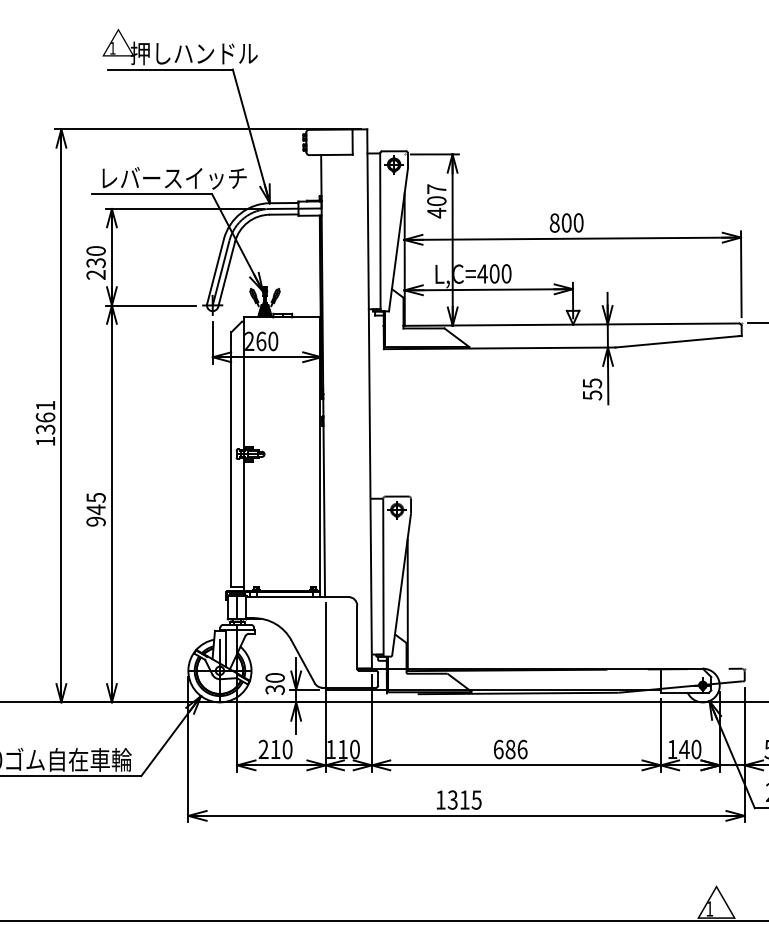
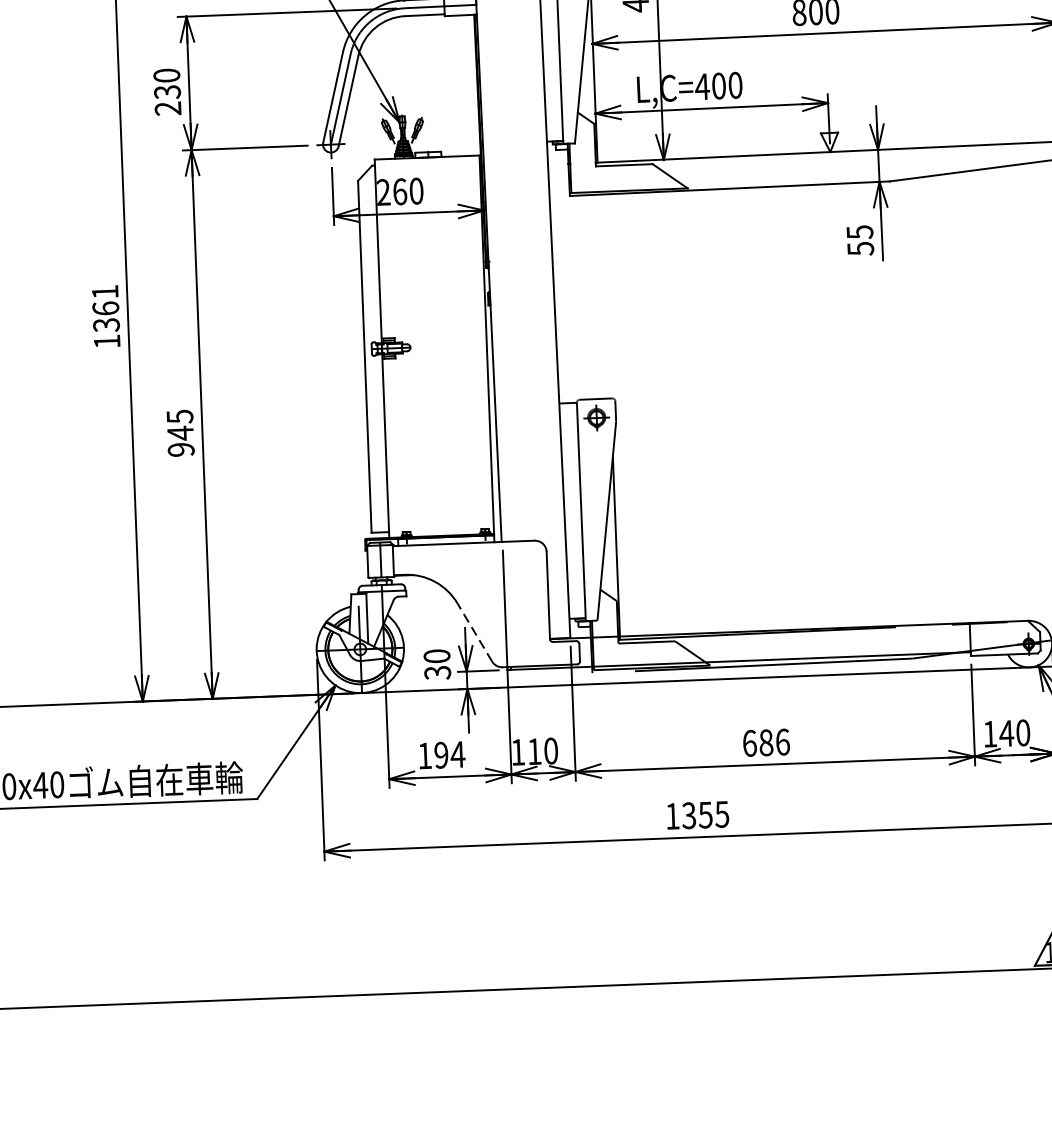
line: (303, 661) -> (475, 632), solid -> dashed
text: (275, 749) -> (441, 755), 210 -> 194
text: (464, 799) -> (705, 814), 1315 -> 1355

